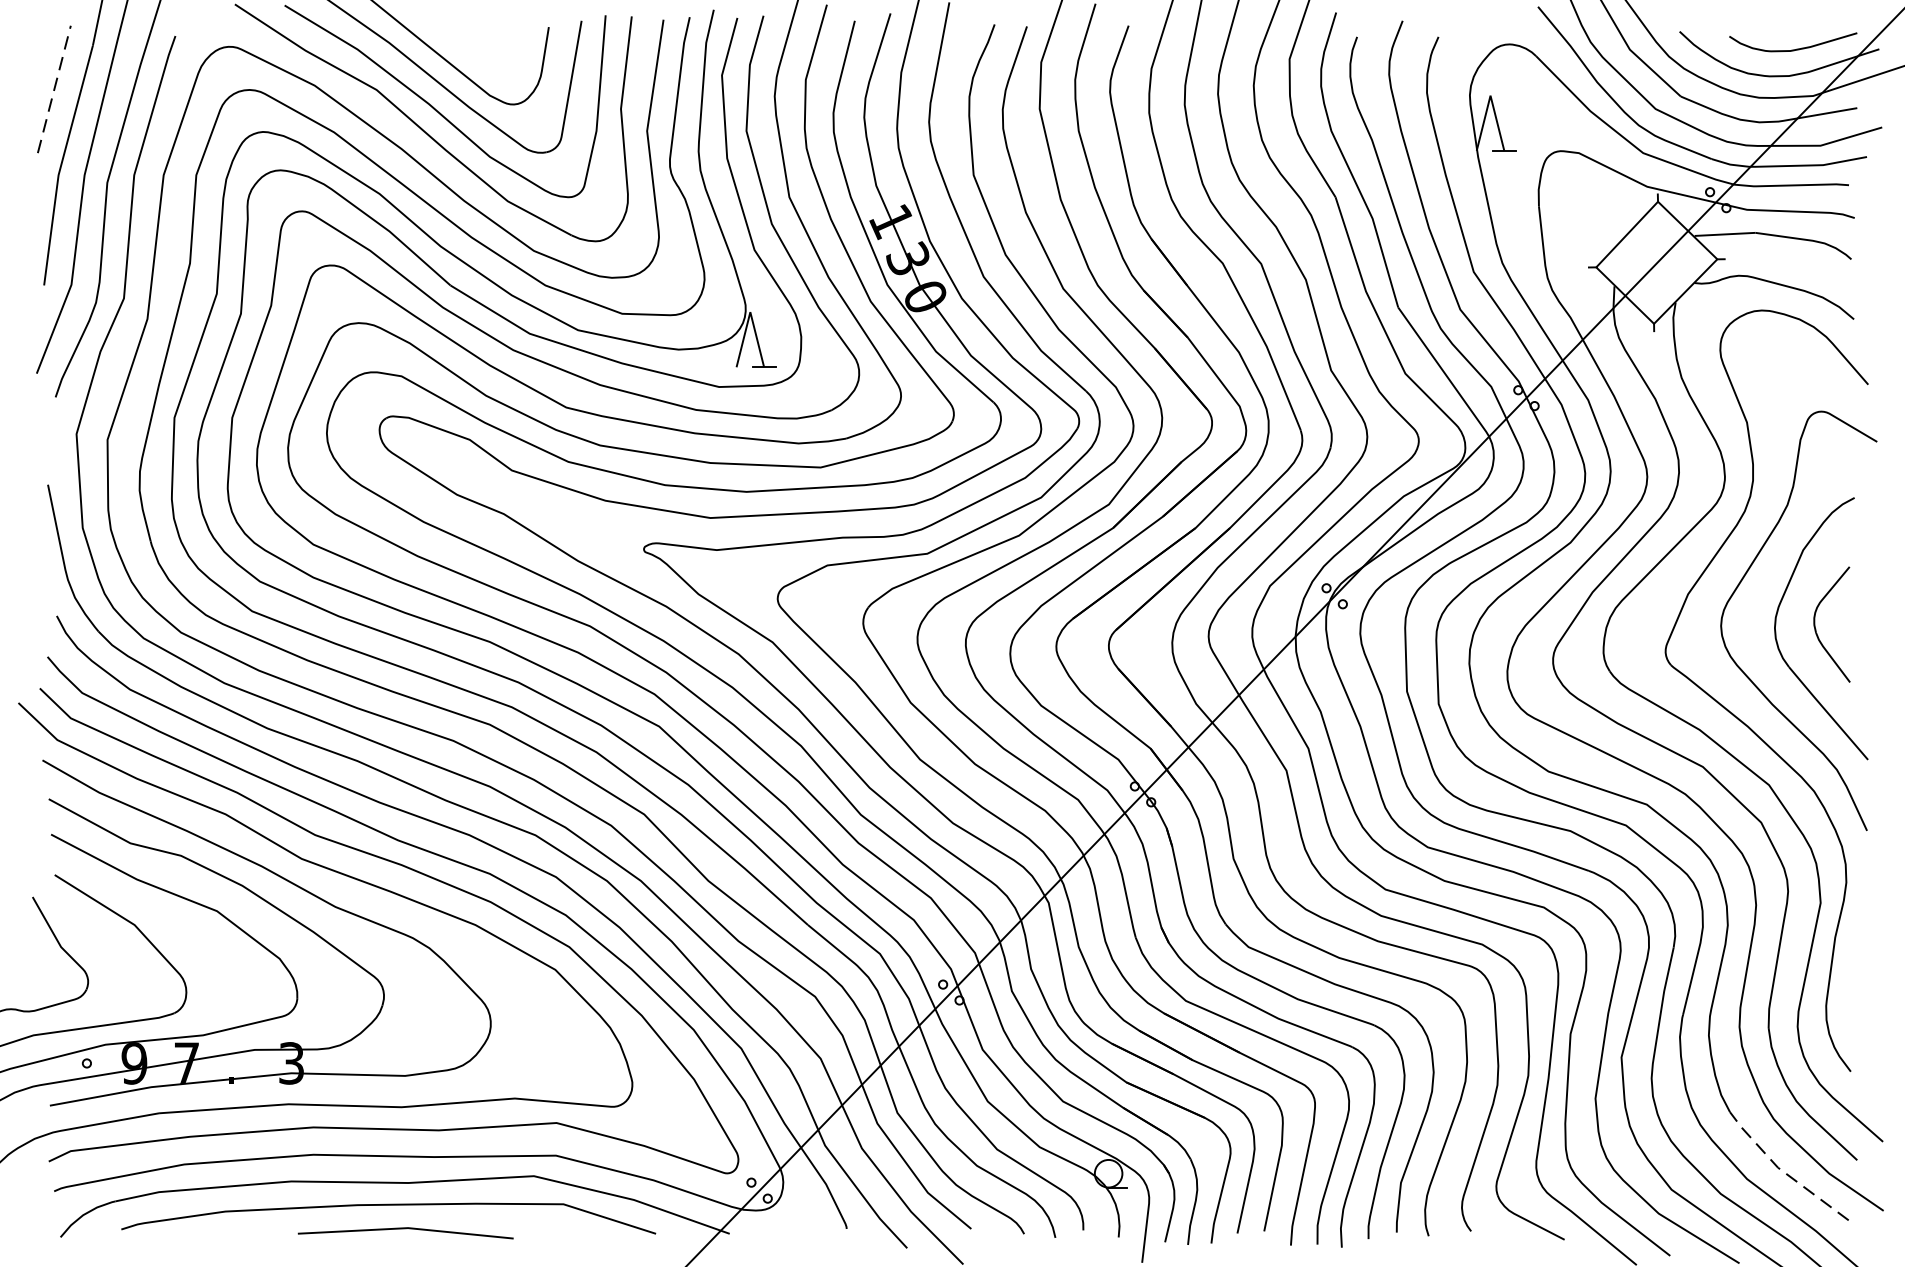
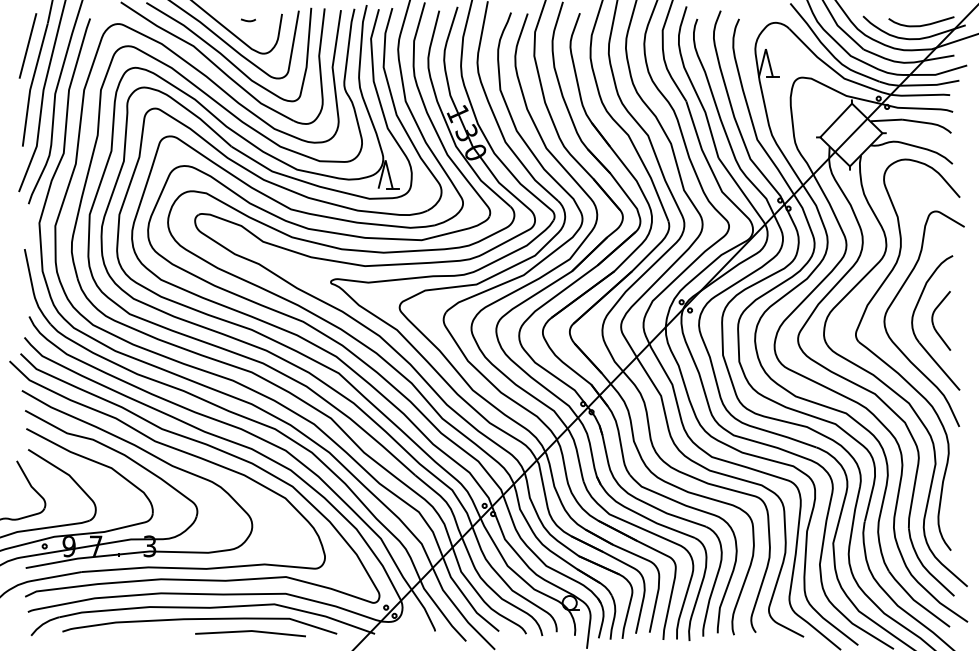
curve: (483, 39) -> (248, 20), added
line: (55, 88) -> (28, 45), dashed -> solid
line: (1783, 1170) -> (916, 601), dashed -> solid
line: (405, 1229) -> (250, 631), moved

